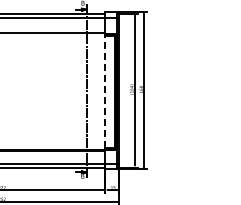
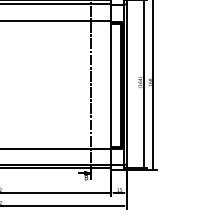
line: (105, 91) -> (111, 84), dashed -> solid

